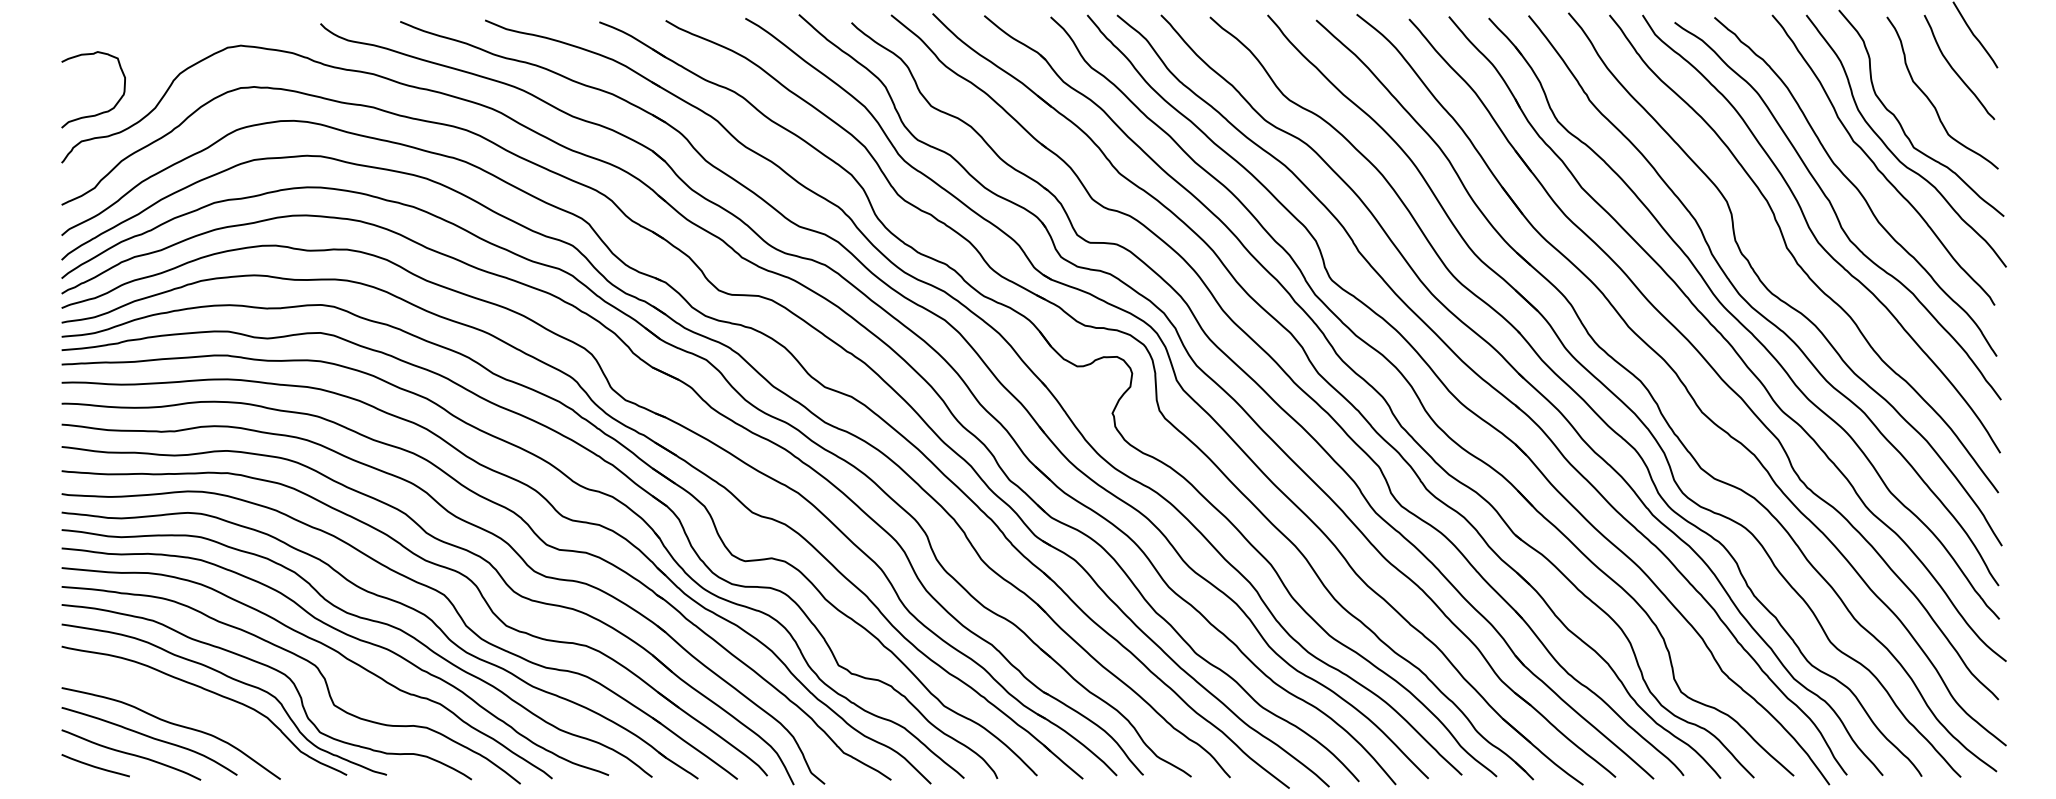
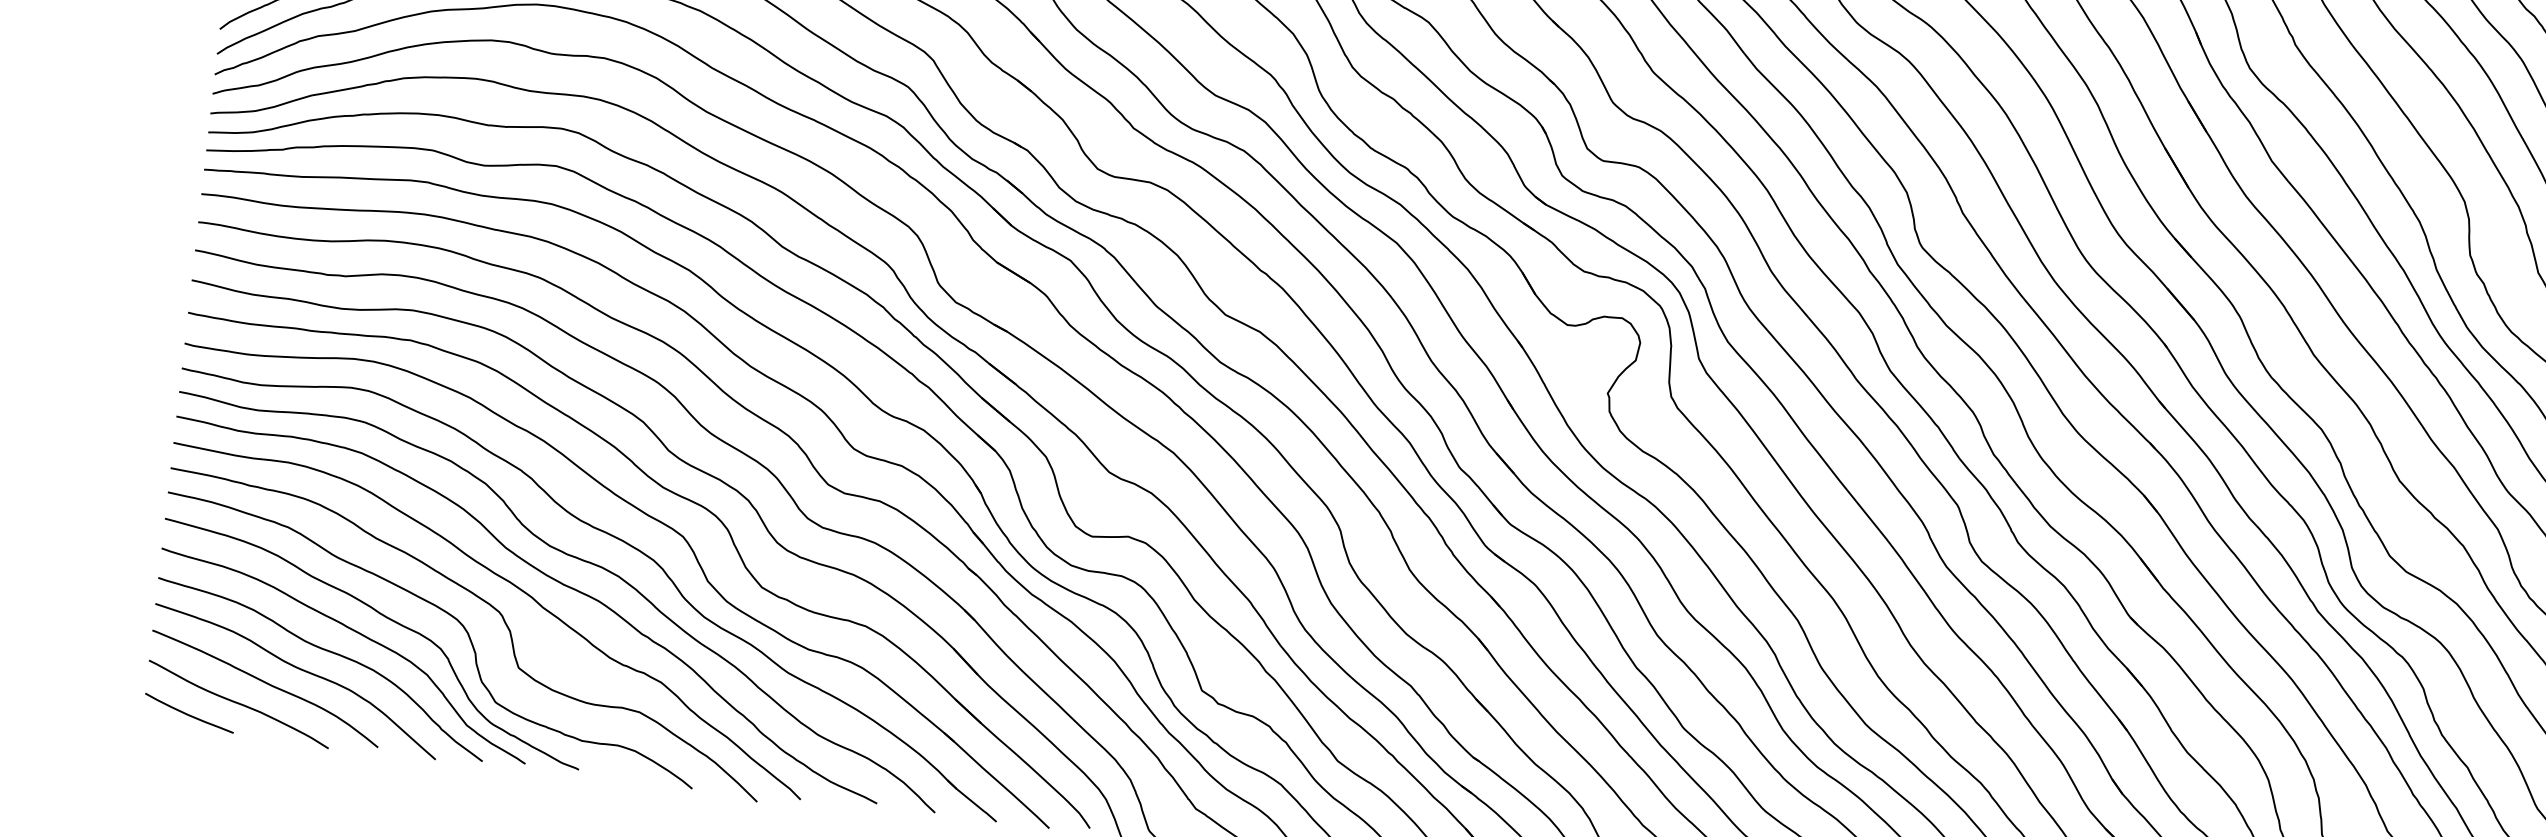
curve: (192, 709) -> (327, 652), added

